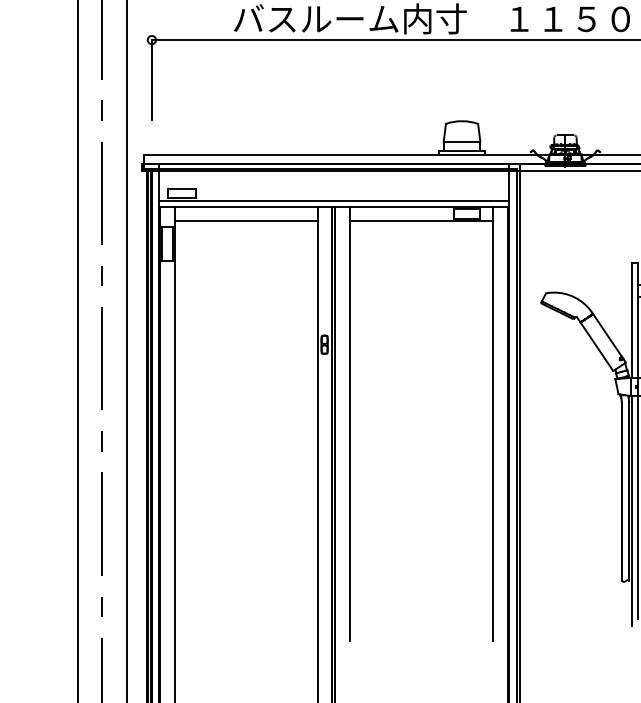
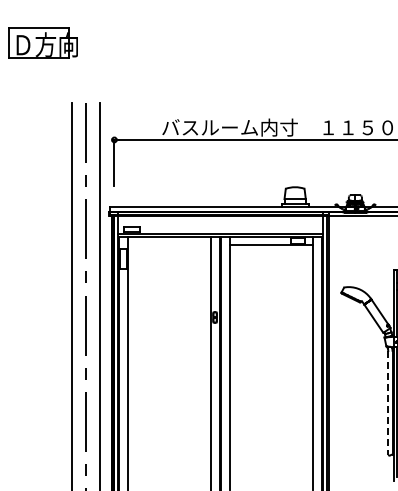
line: (246, 221) -> (169, 245), removed
line: (622, 492) -> (388, 403), solid -> dashed

